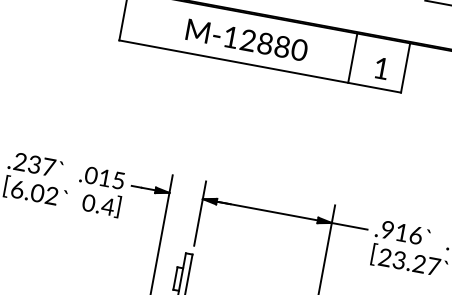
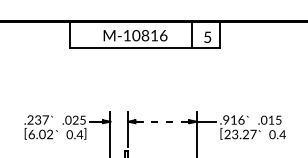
text: (272, 44) -> (149, 35), M-12880 -> M-10816
text: (381, 66) -> (207, 36), 1 -> 5
text: (104, 176) -> (75, 119), .015 -> .025
line: (267, 210) -> (162, 121), solid -> dashed

